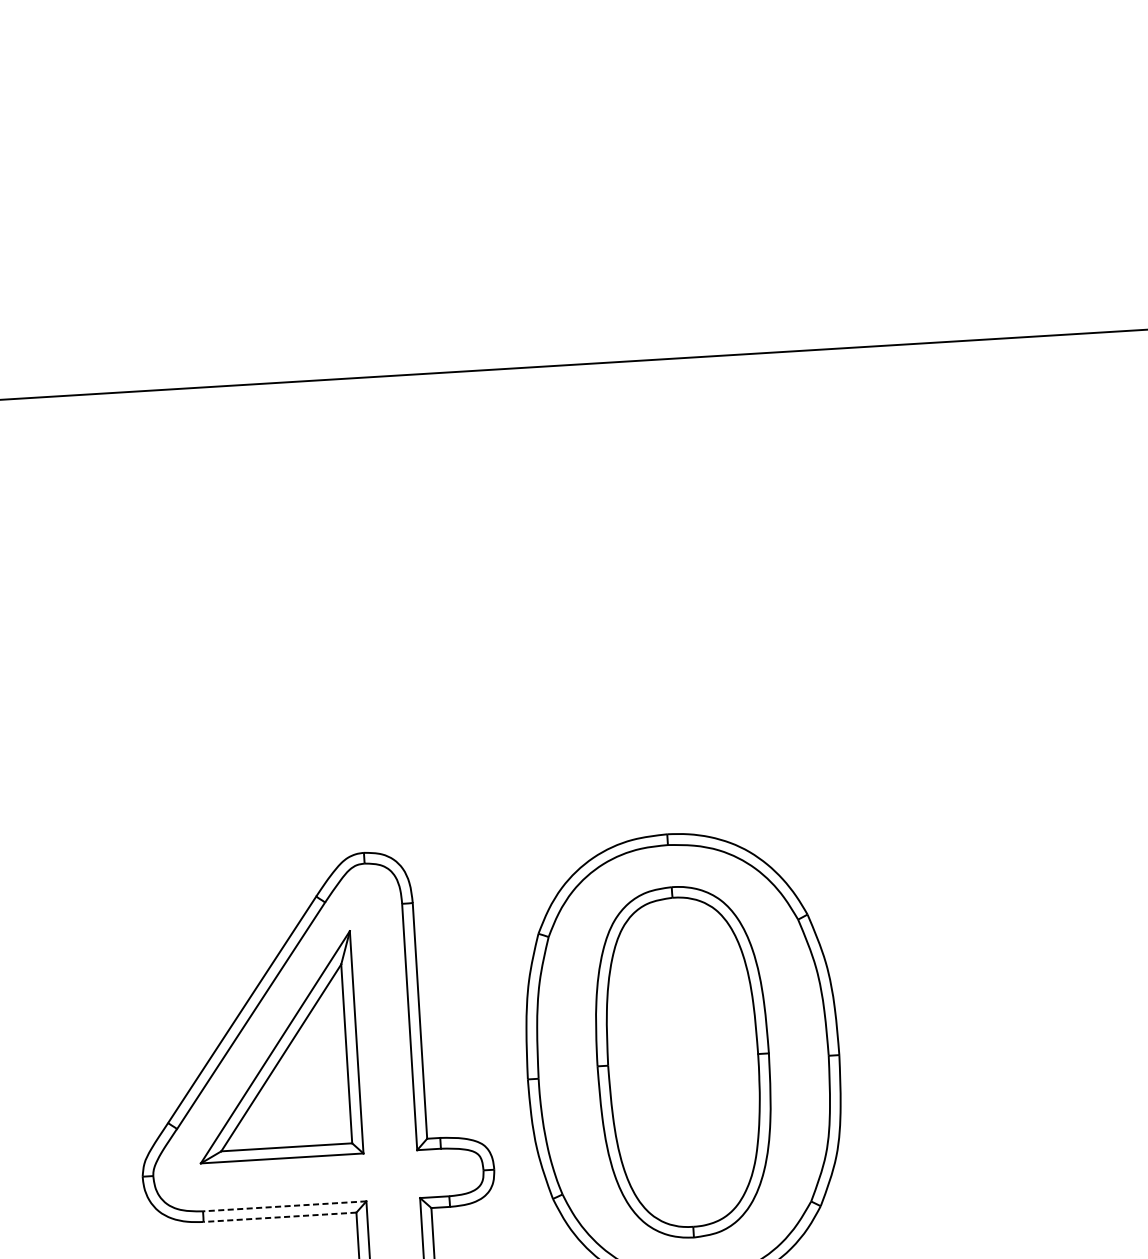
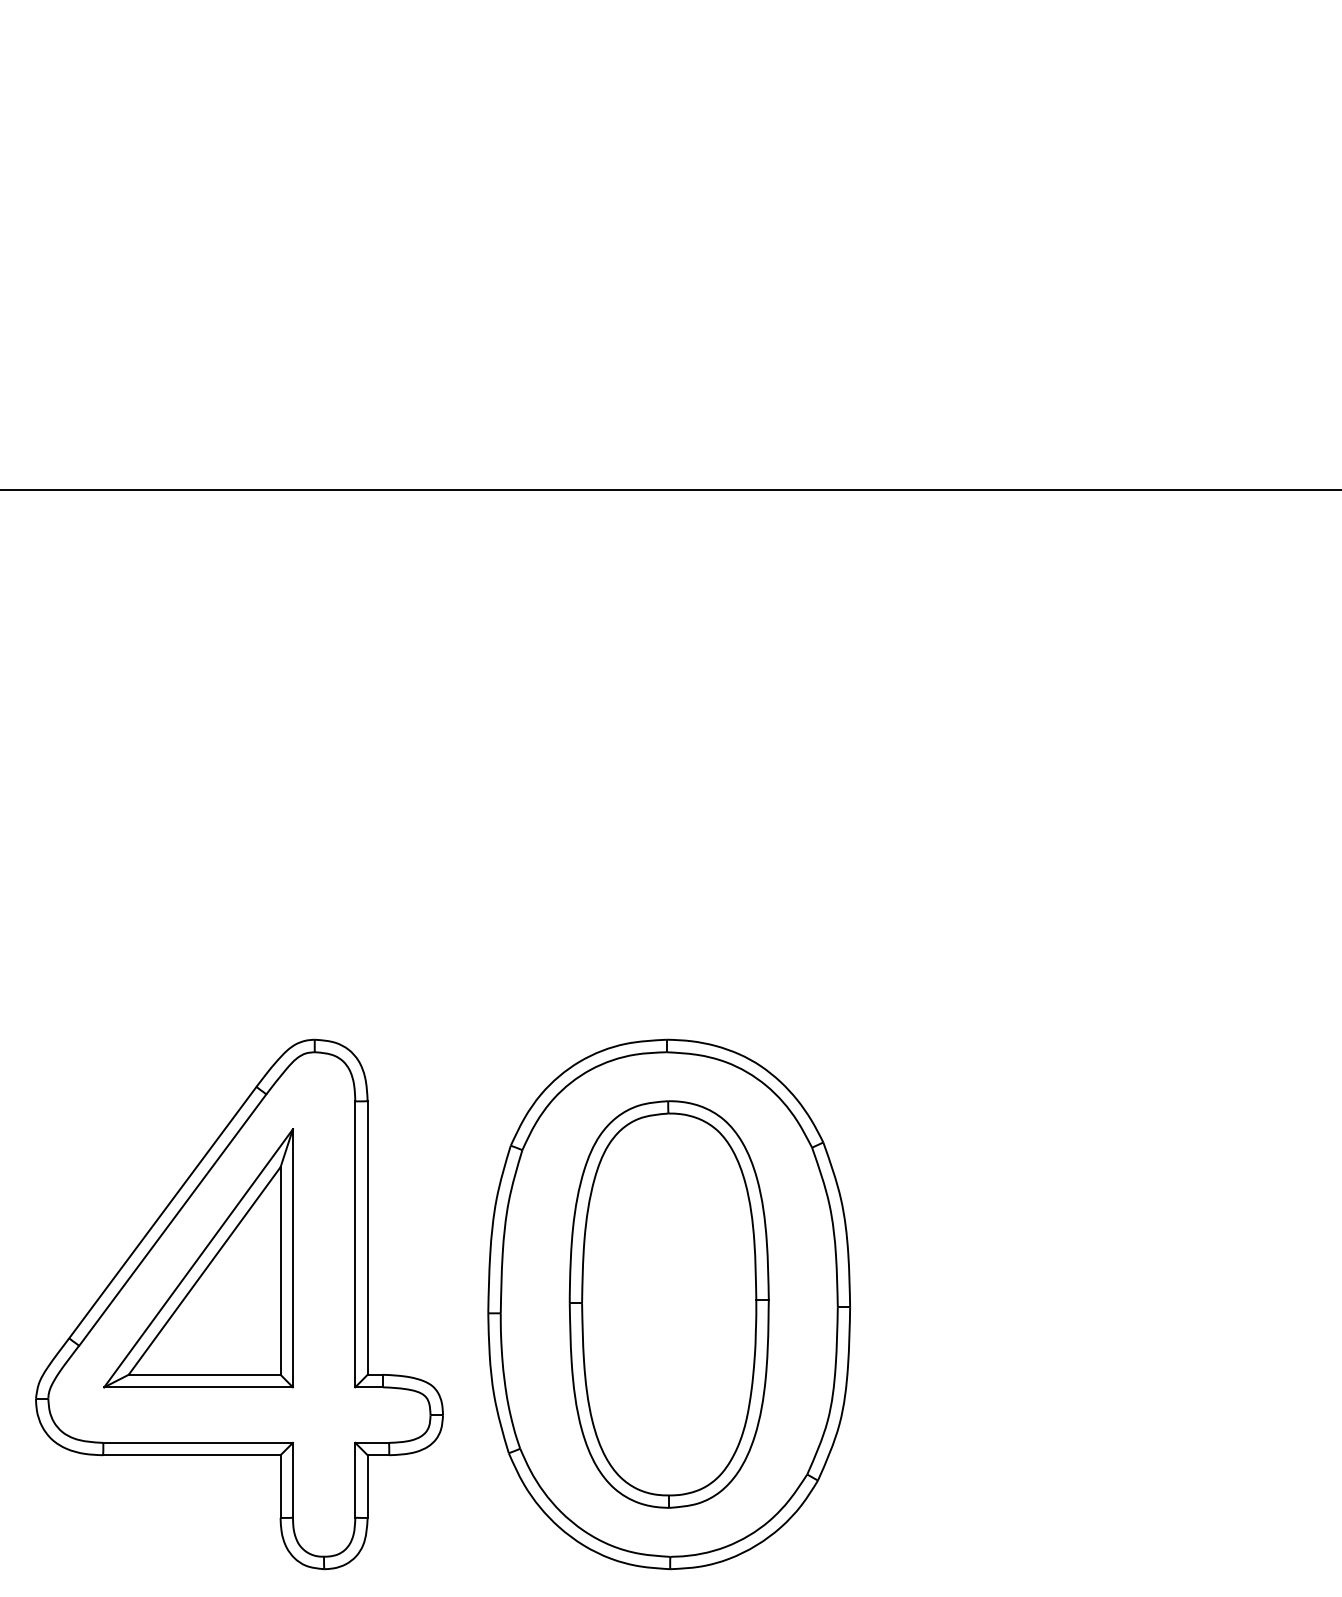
line: (285, 1205) -> (198, 1442), dashed -> solid
line: (279, 1217) -> (191, 1455), dashed -> solid

